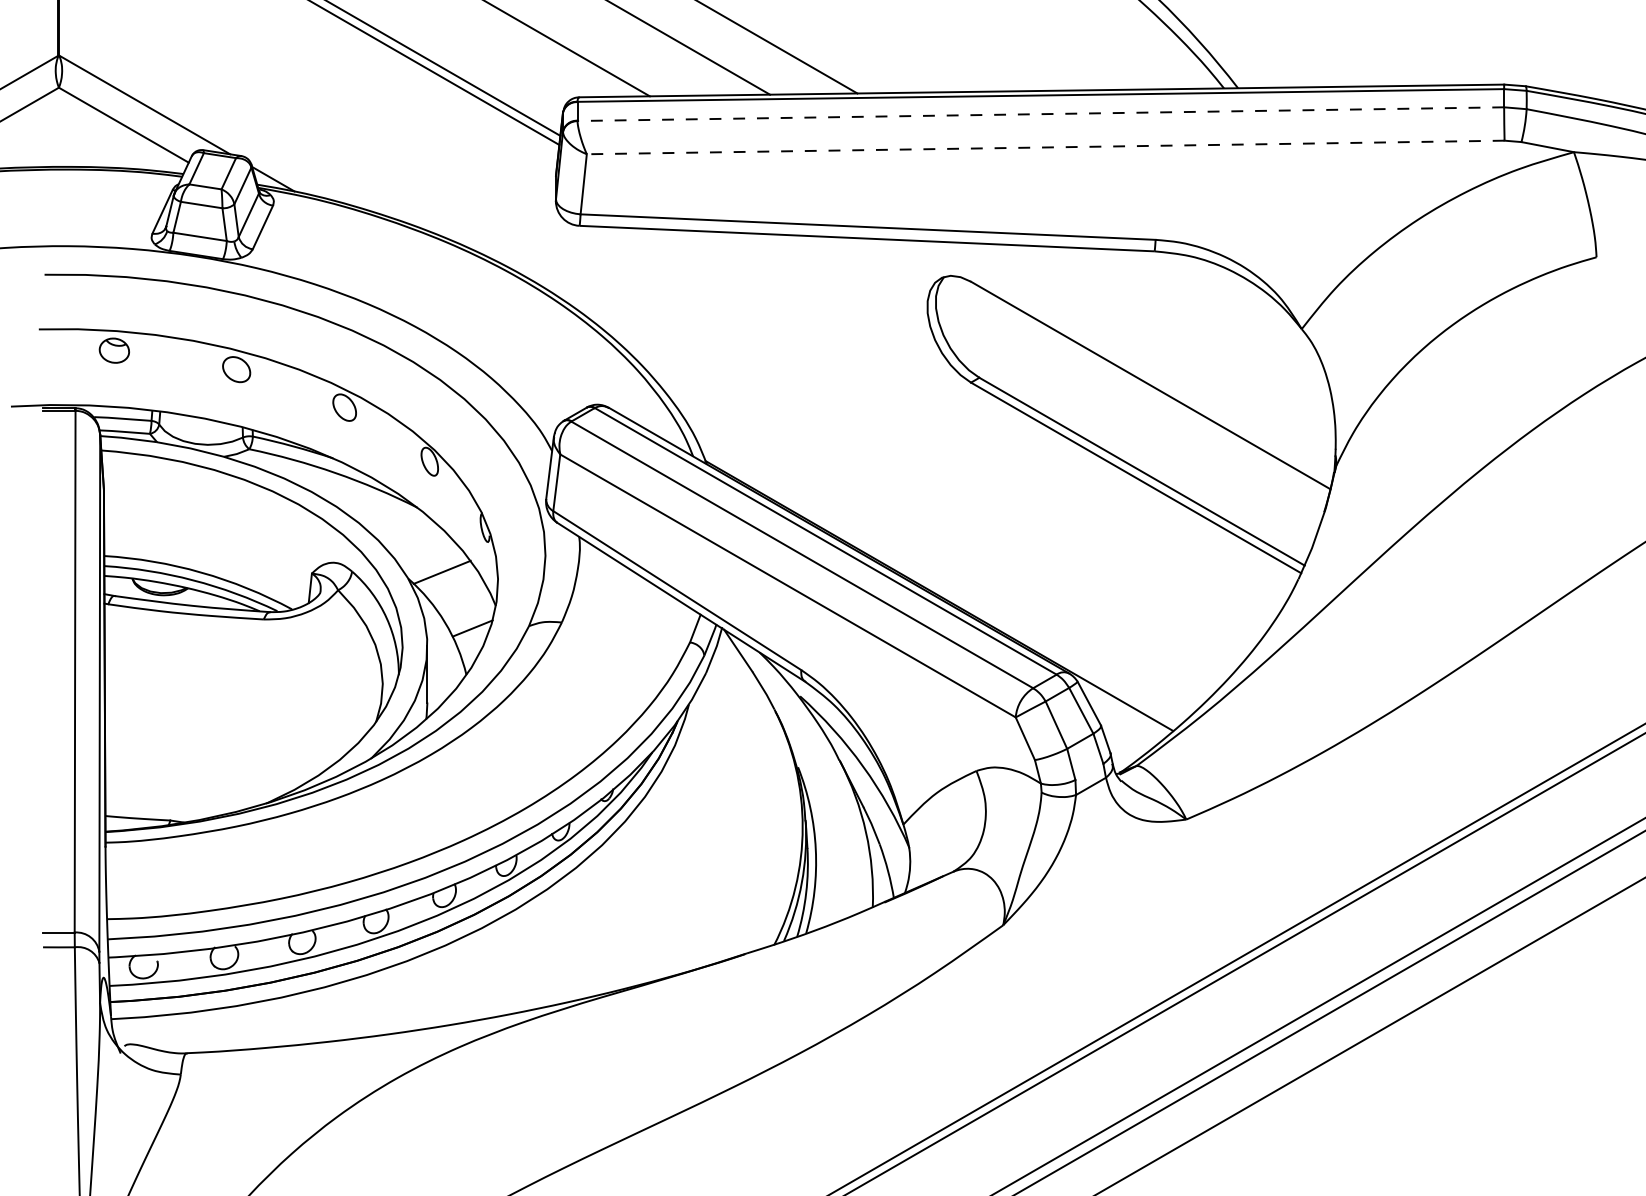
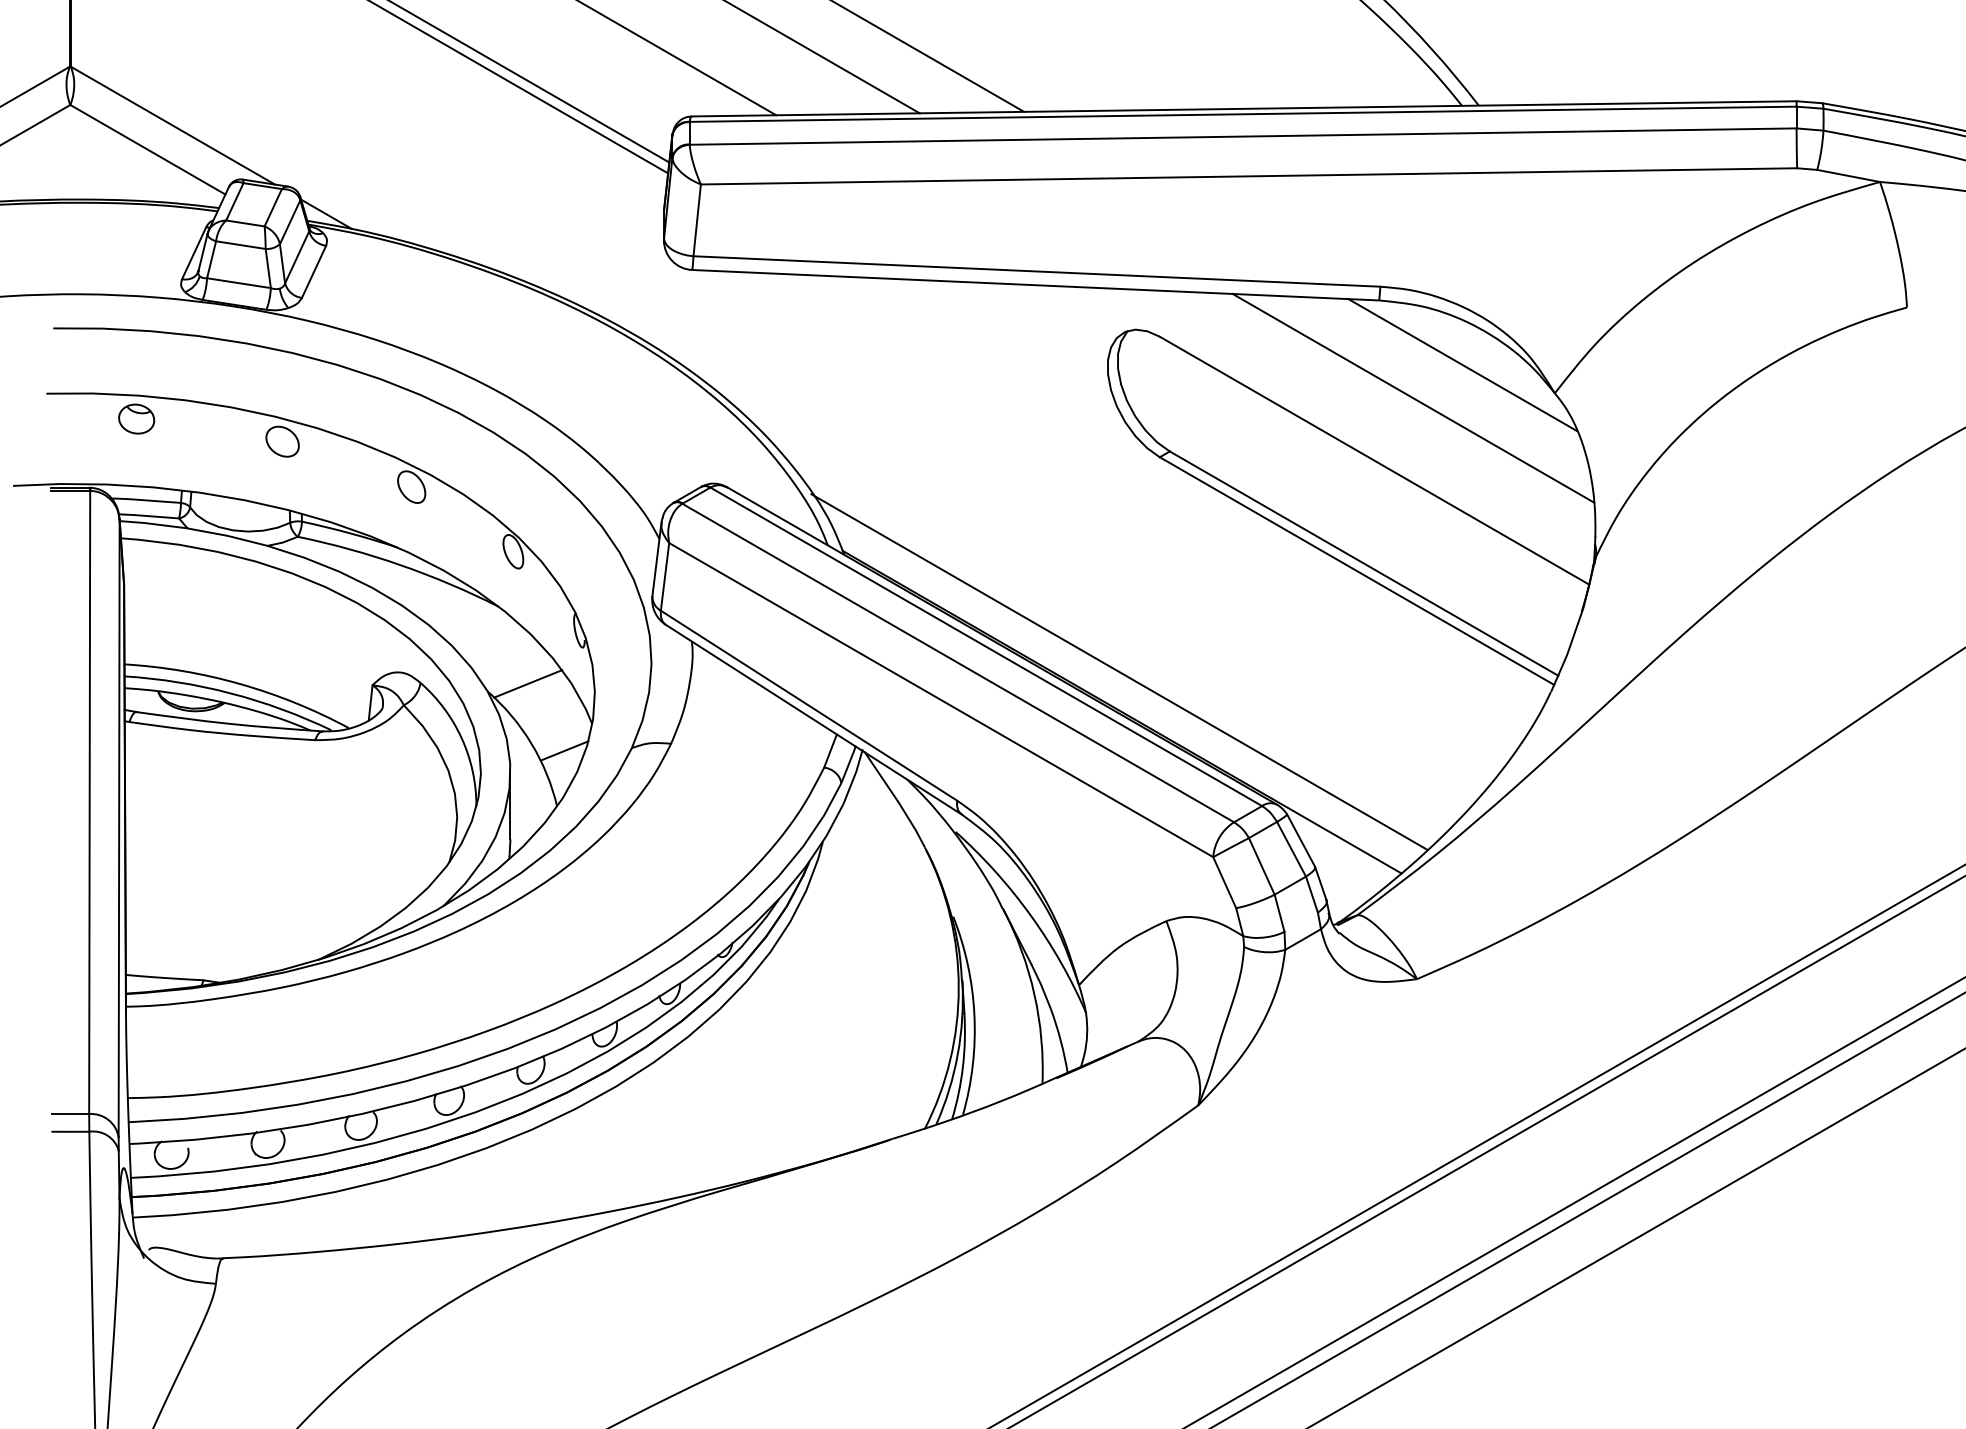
line: (1040, 114) -> (1242, 136), dashed -> solid
line: (1045, 147) -> (1248, 176), dashed -> solid
line: (1224, 304) -> (1462, 364), added
line: (1183, 332) -> (1413, 397), added
line: (937, 562) -> (1119, 672), added

